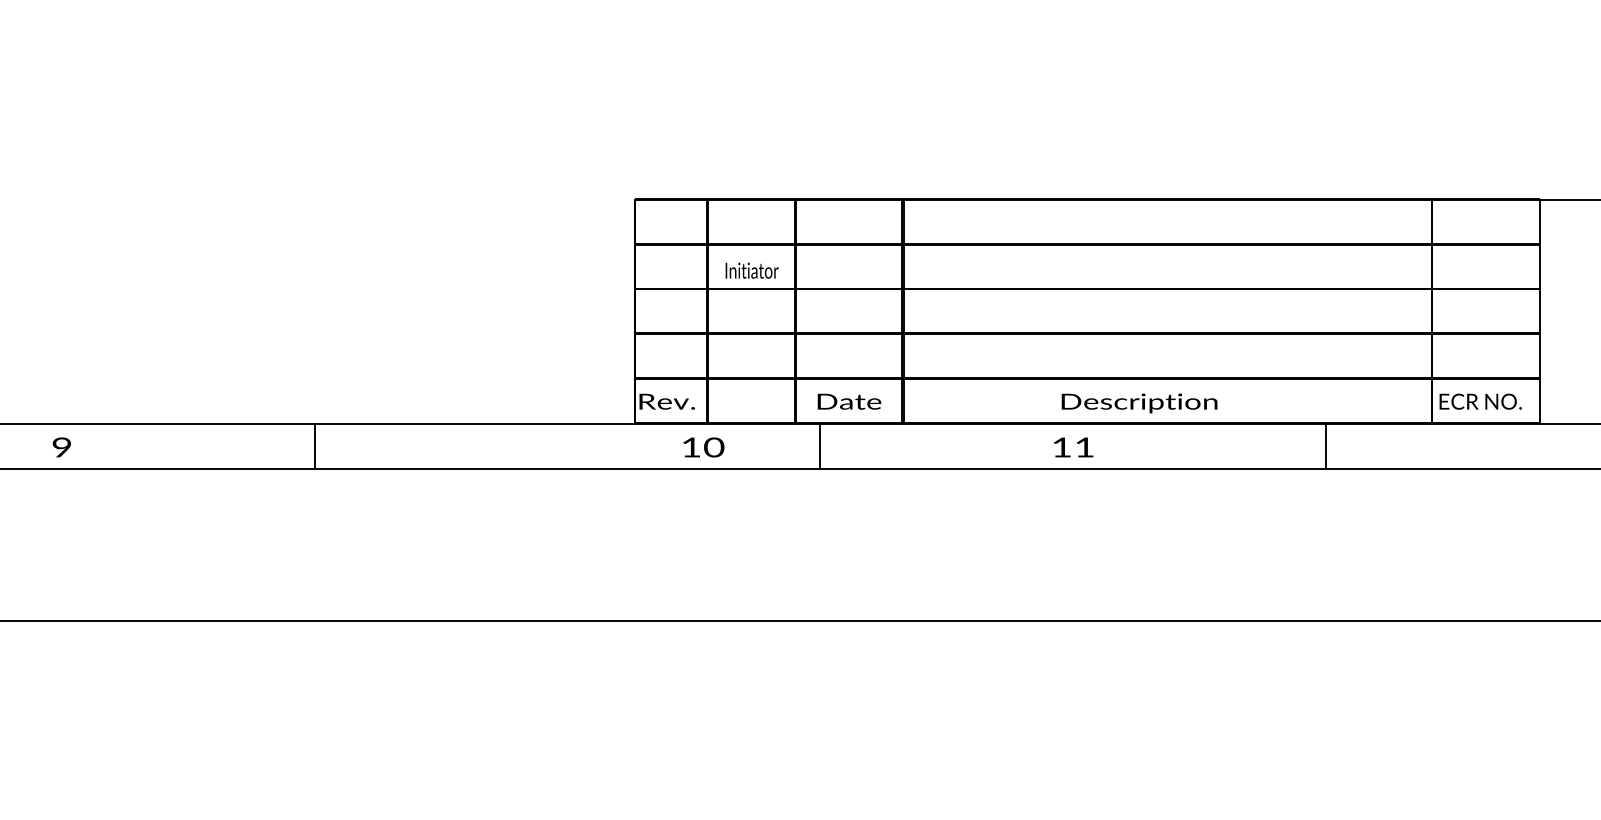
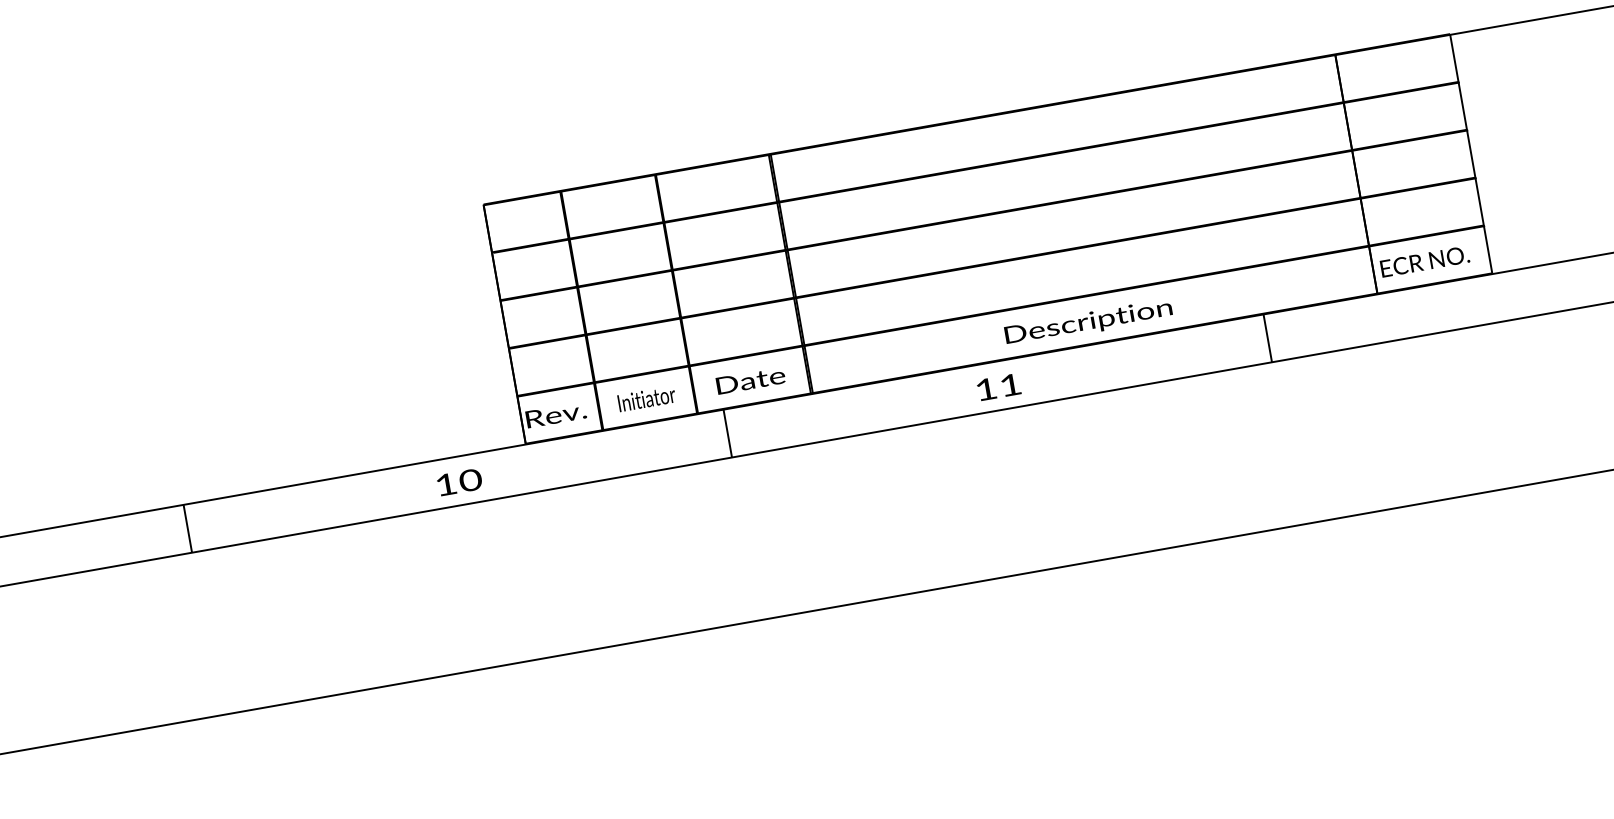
text: (751, 270) -> (646, 398), moved
text: (1139, 403) -> (1088, 322), moved
text: (703, 447) -> (459, 482), moved

